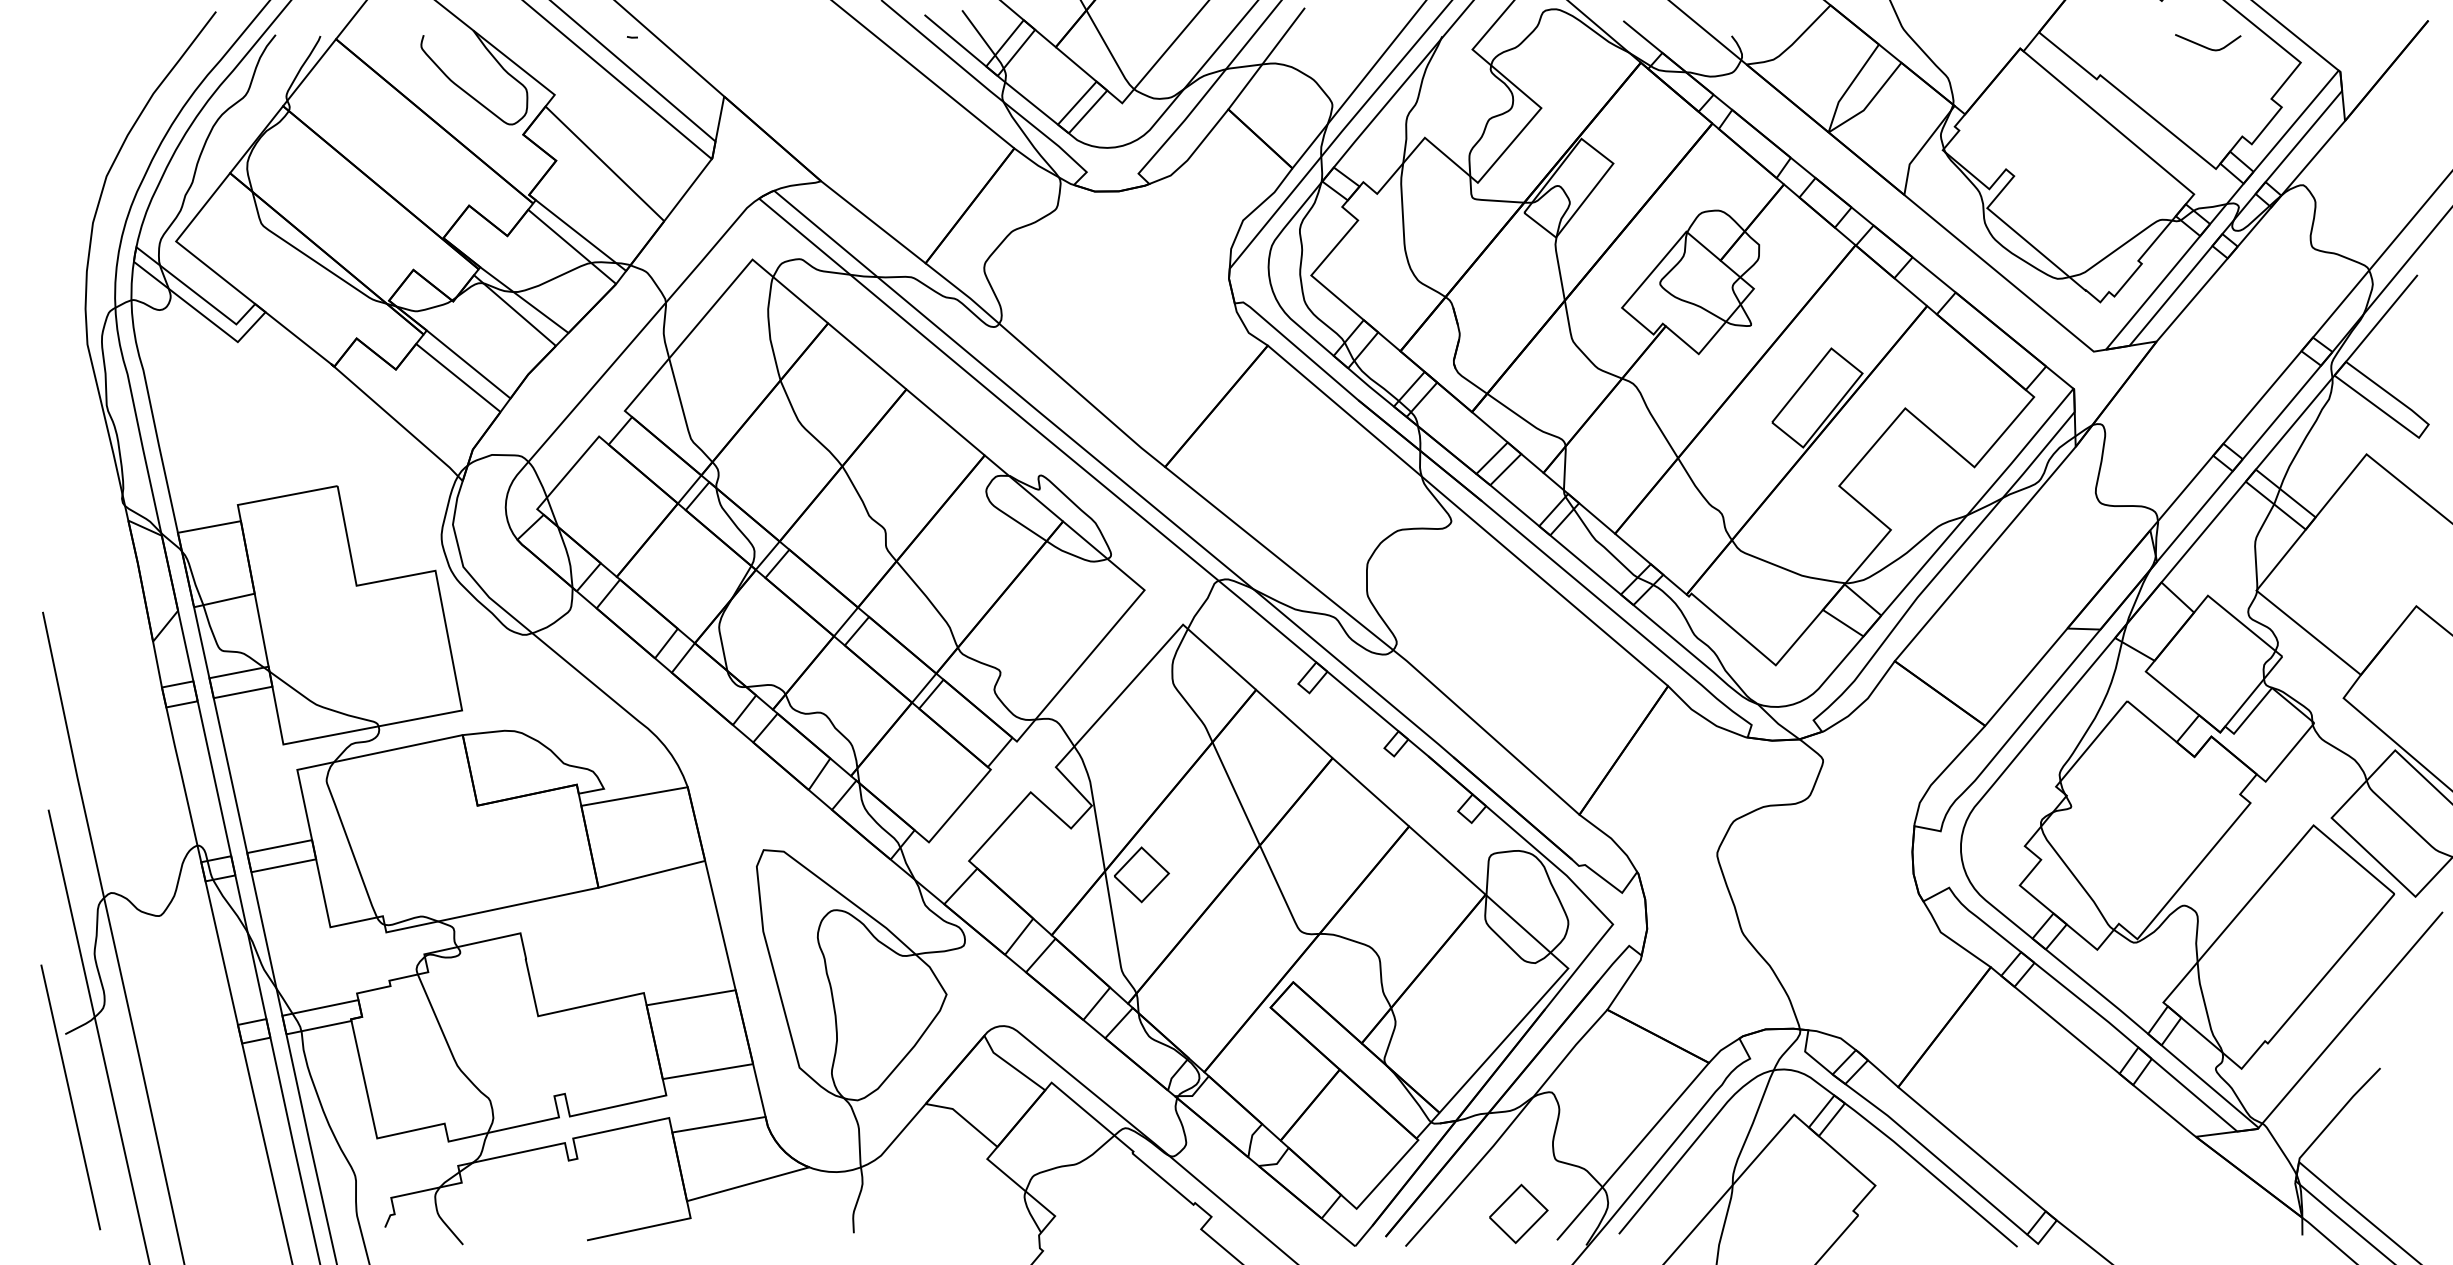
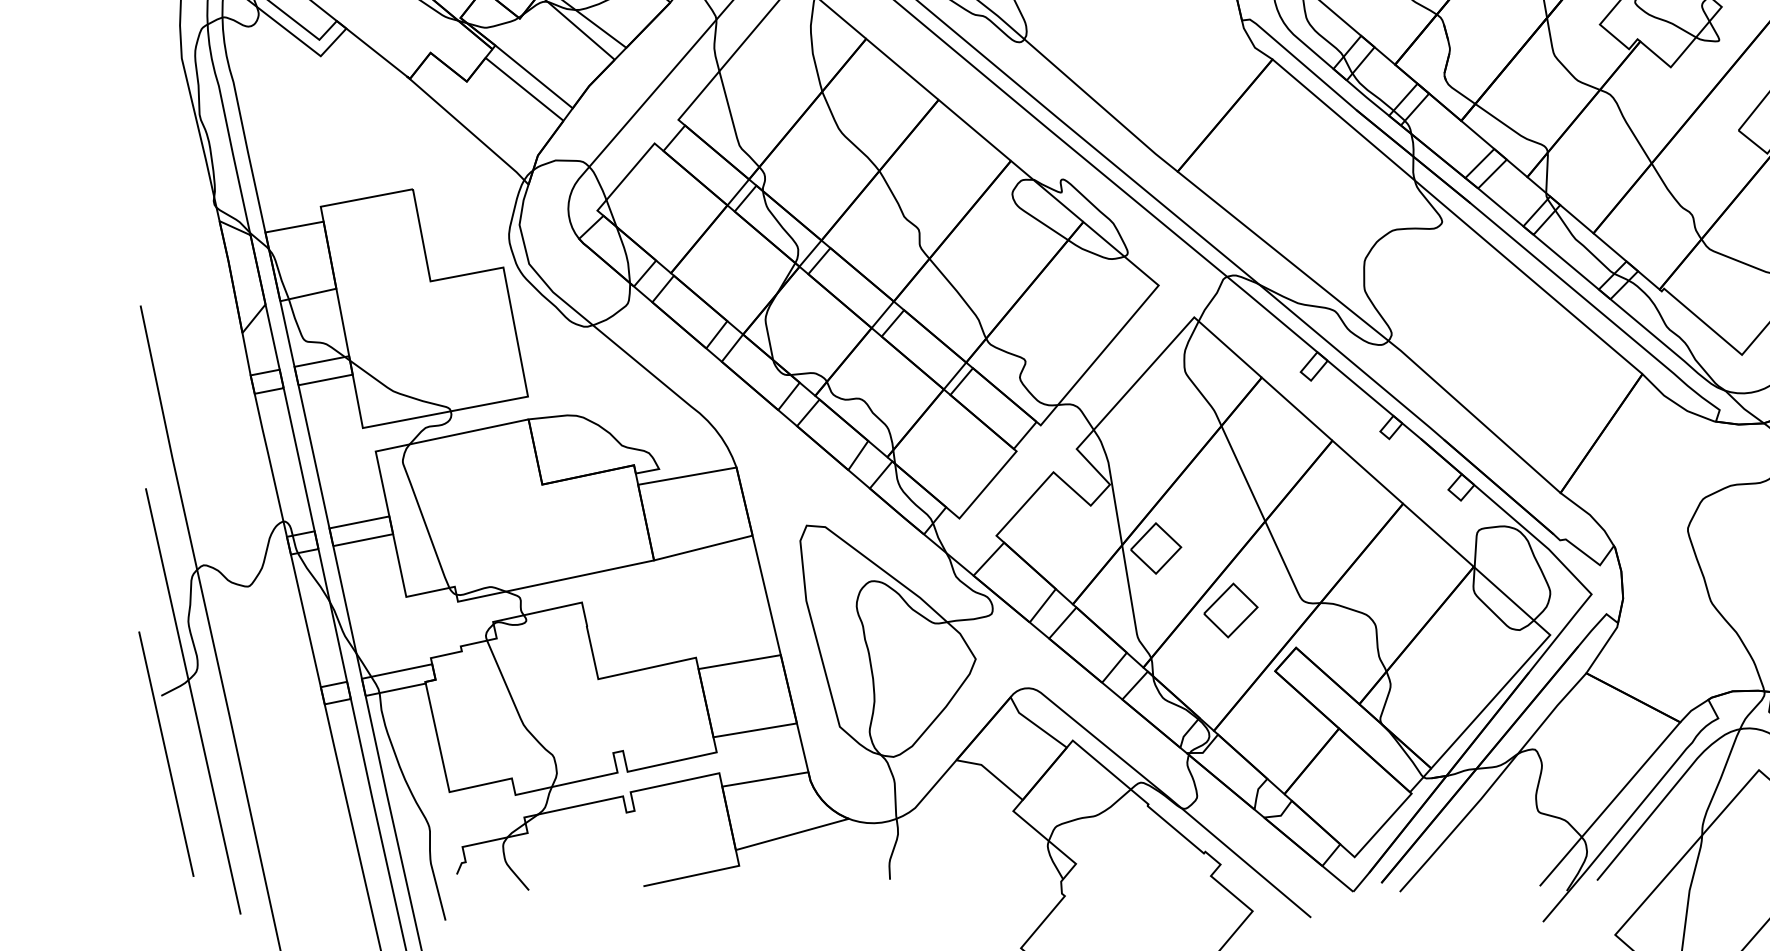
part: (1518, 1213) -> (1230, 610), moved

